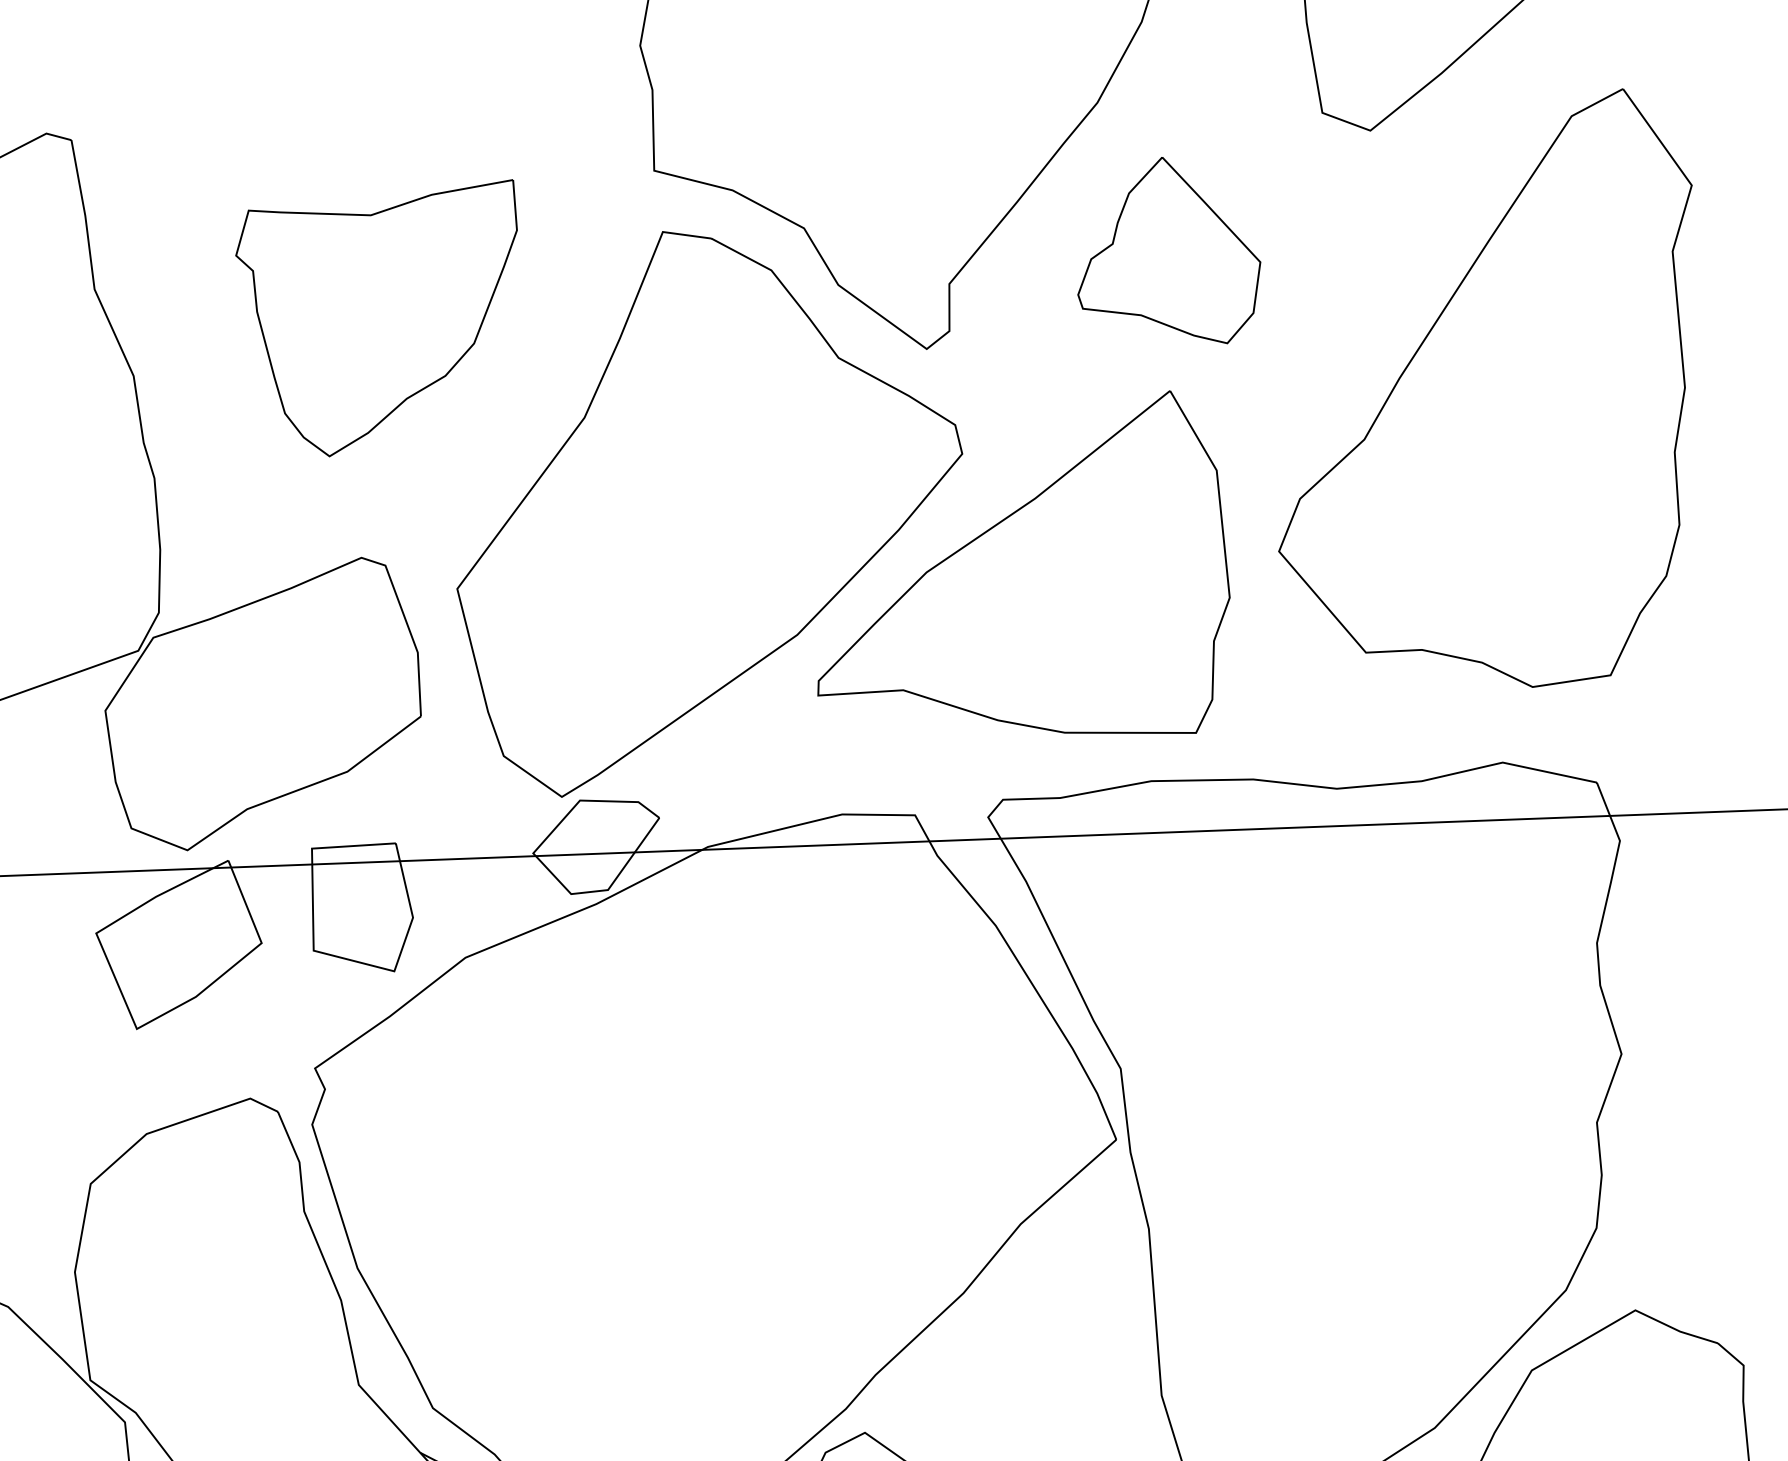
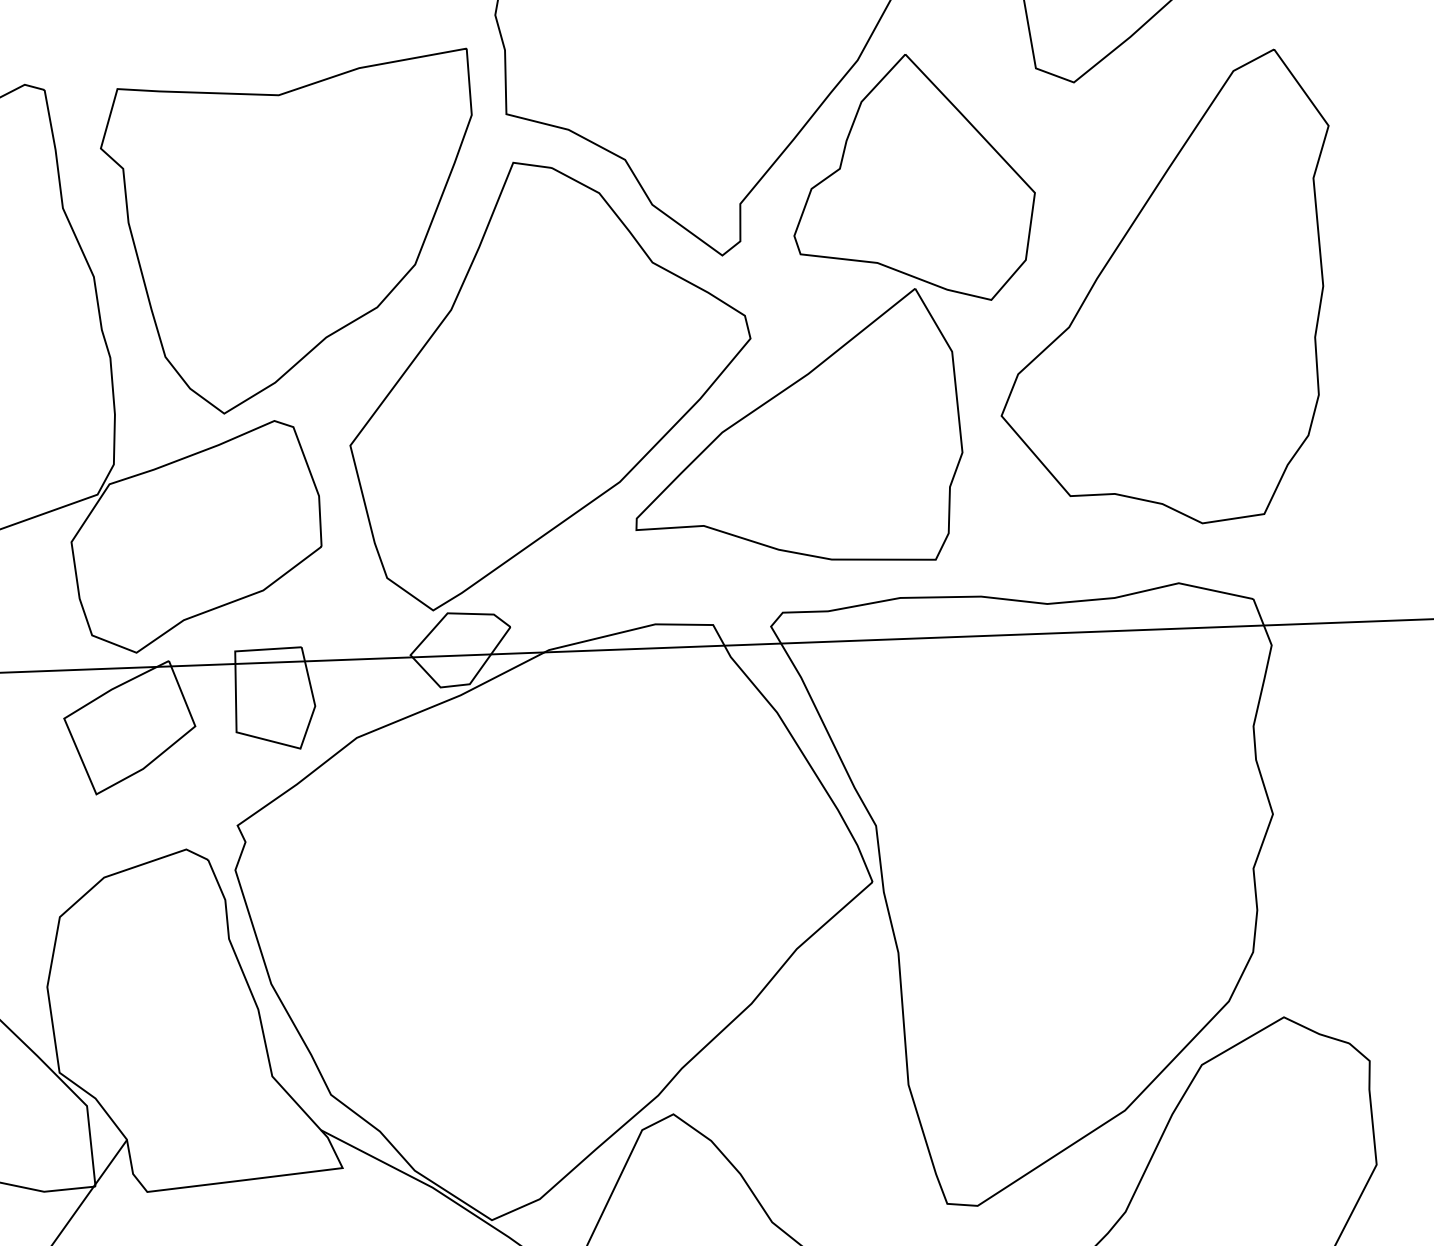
part: (1169, 250) -> (914, 177), size x1.67
part: (376, 317) -> (286, 230), size x1.67

